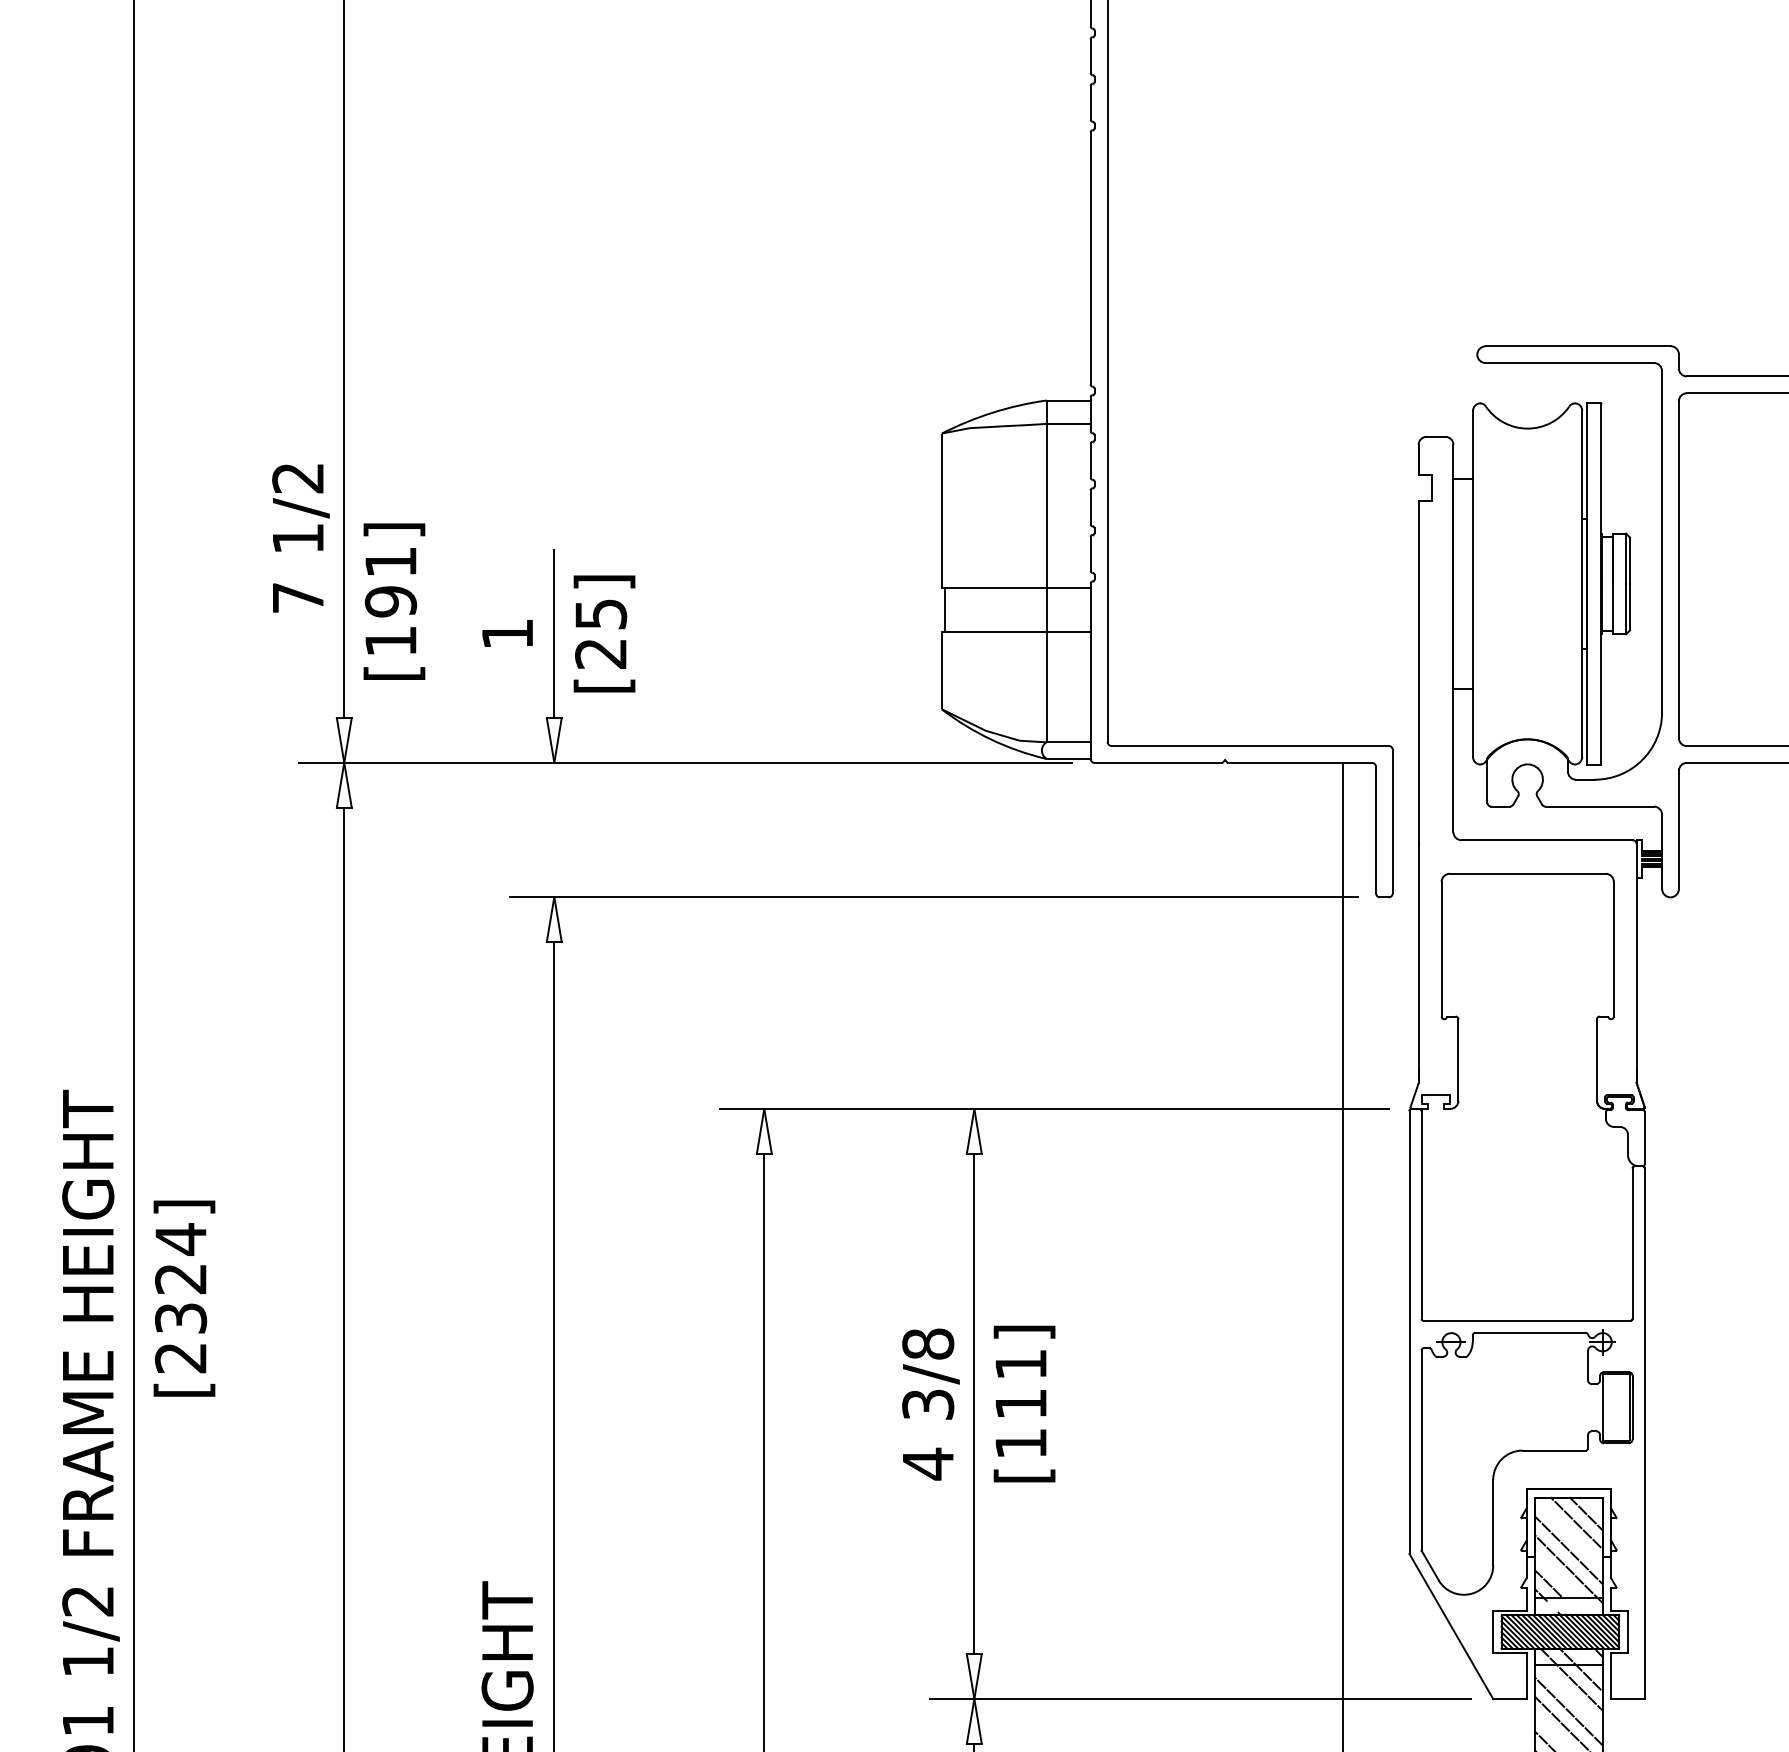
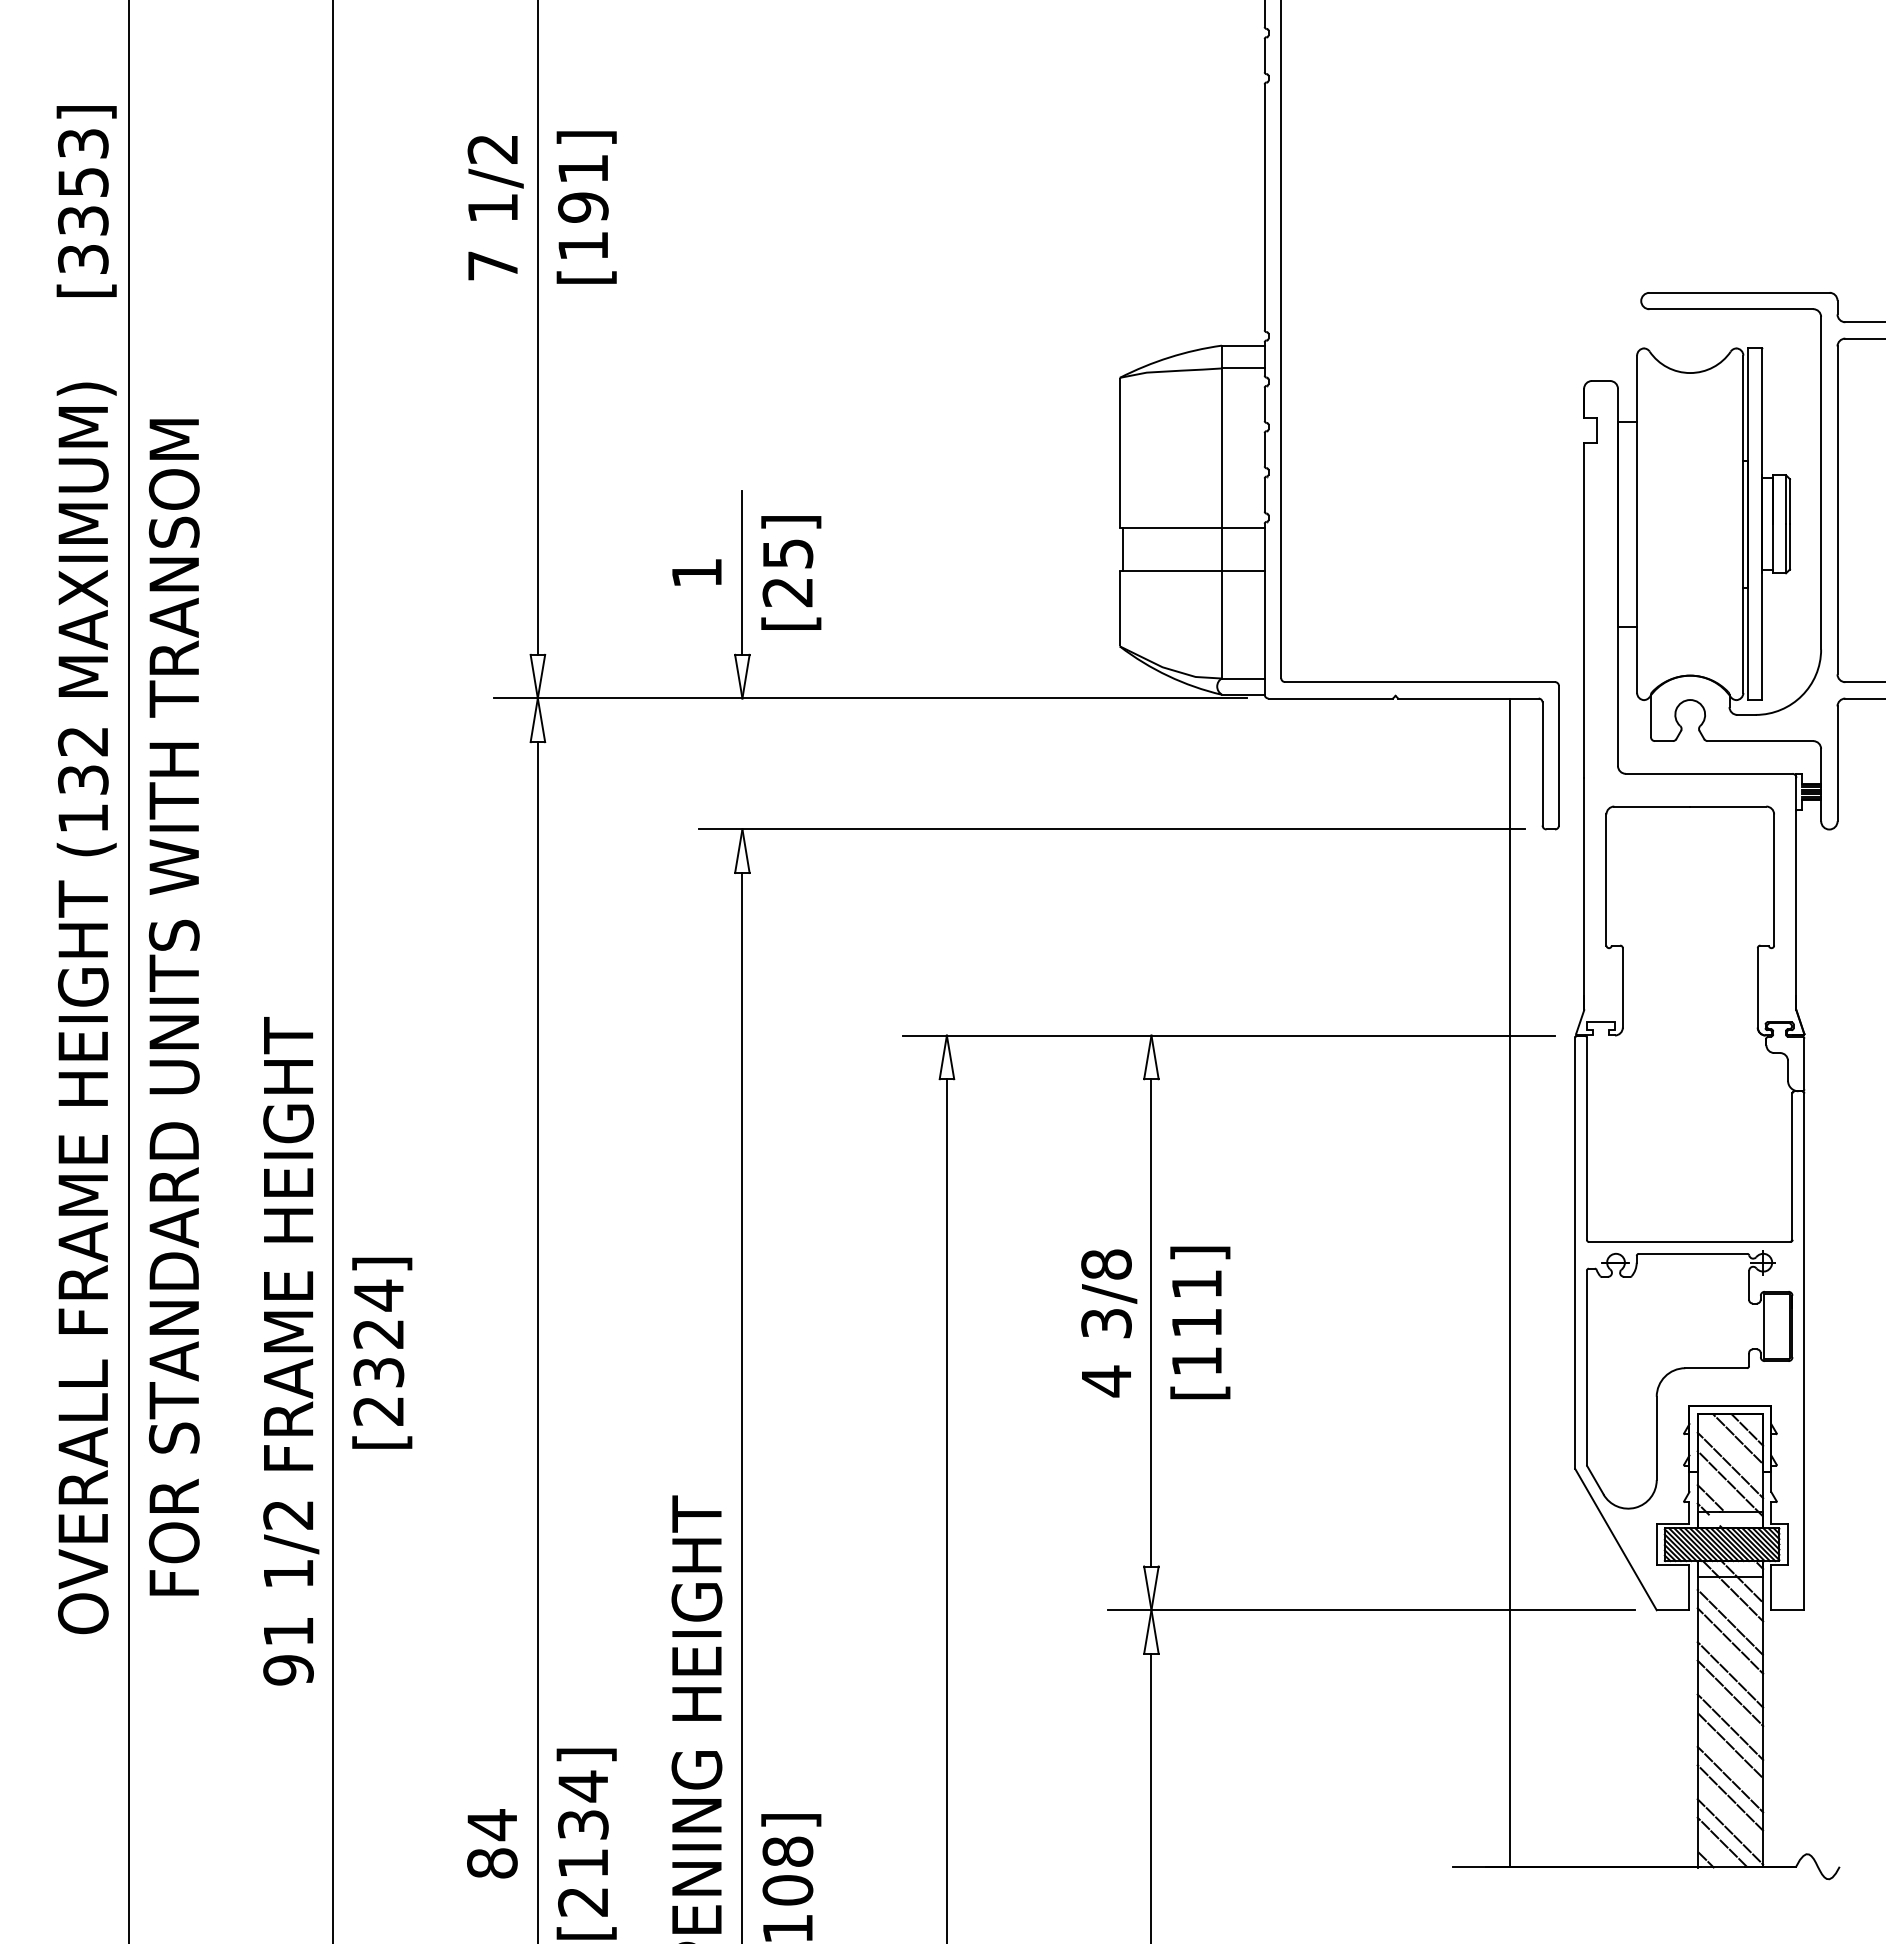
text: (300, 538) -> (495, 208), moved
text: (394, 601) -> (586, 207), moved
text: (184, 1297) -> (382, 1352), moved

